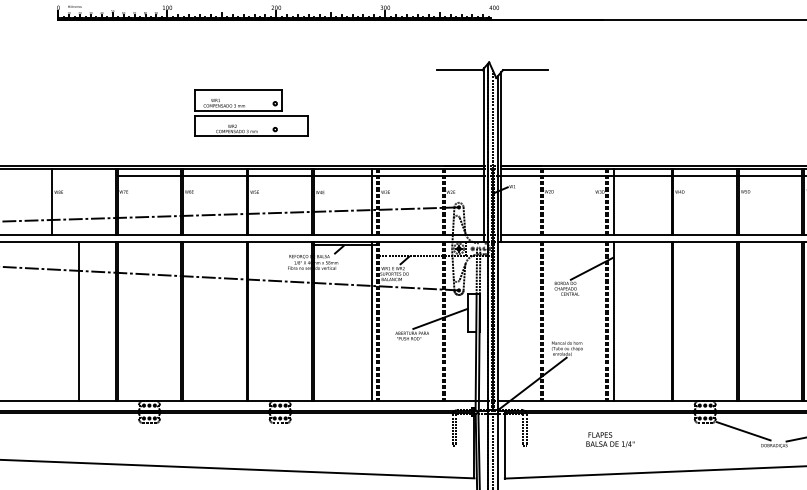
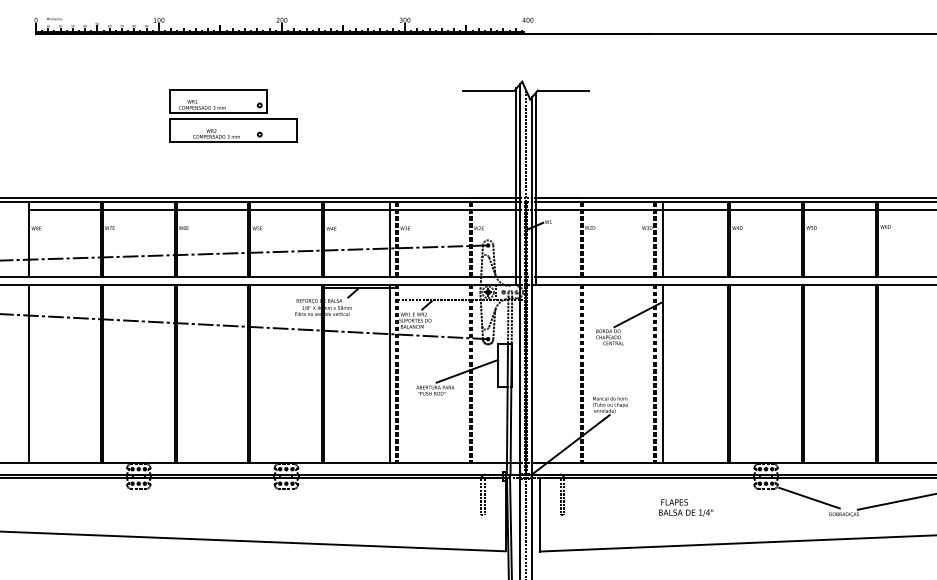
part: (251, 112) -> (233, 115), moved
line: (83, 176) -> (64, 210), added
line: (79, 320) -> (29, 373), moved
text: (610, 439) -> (686, 507), moved

